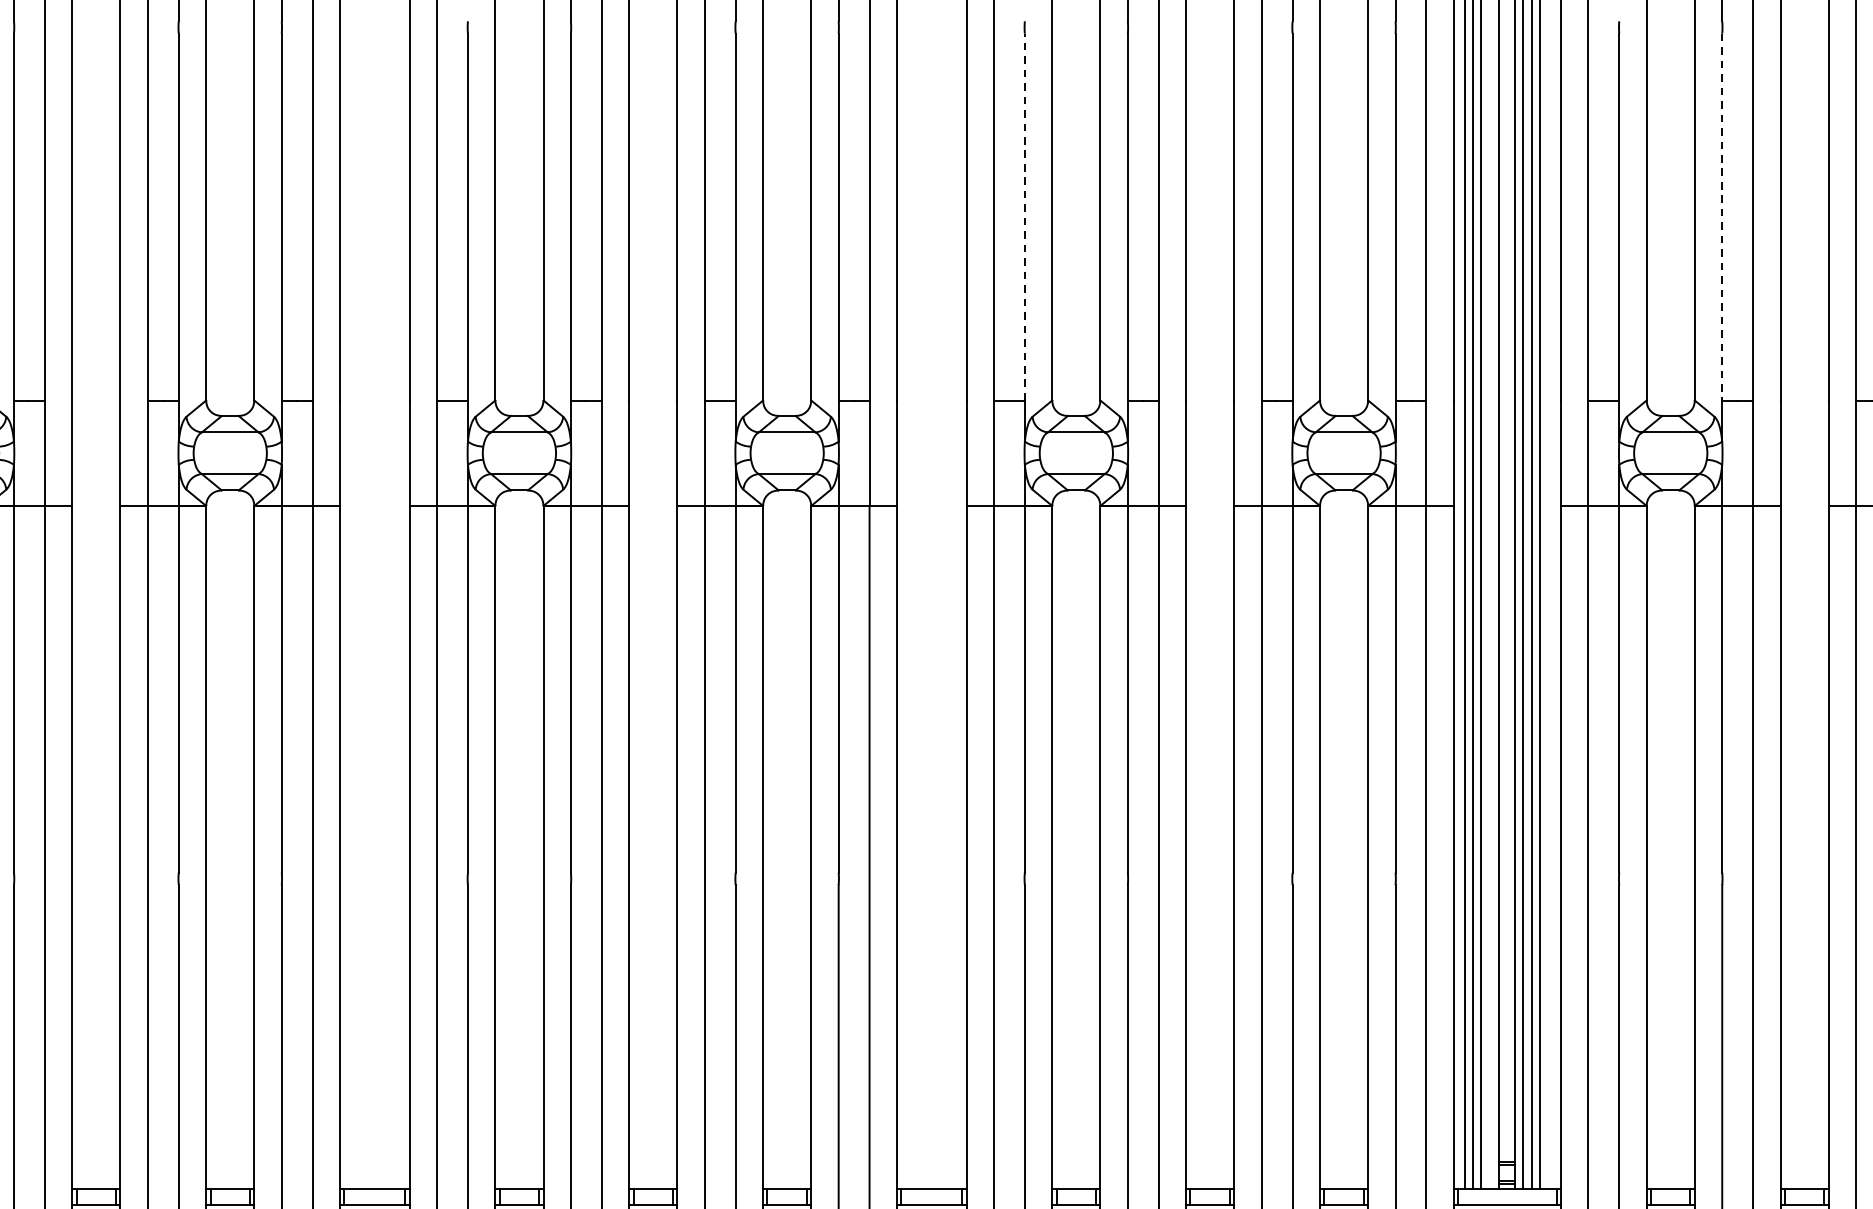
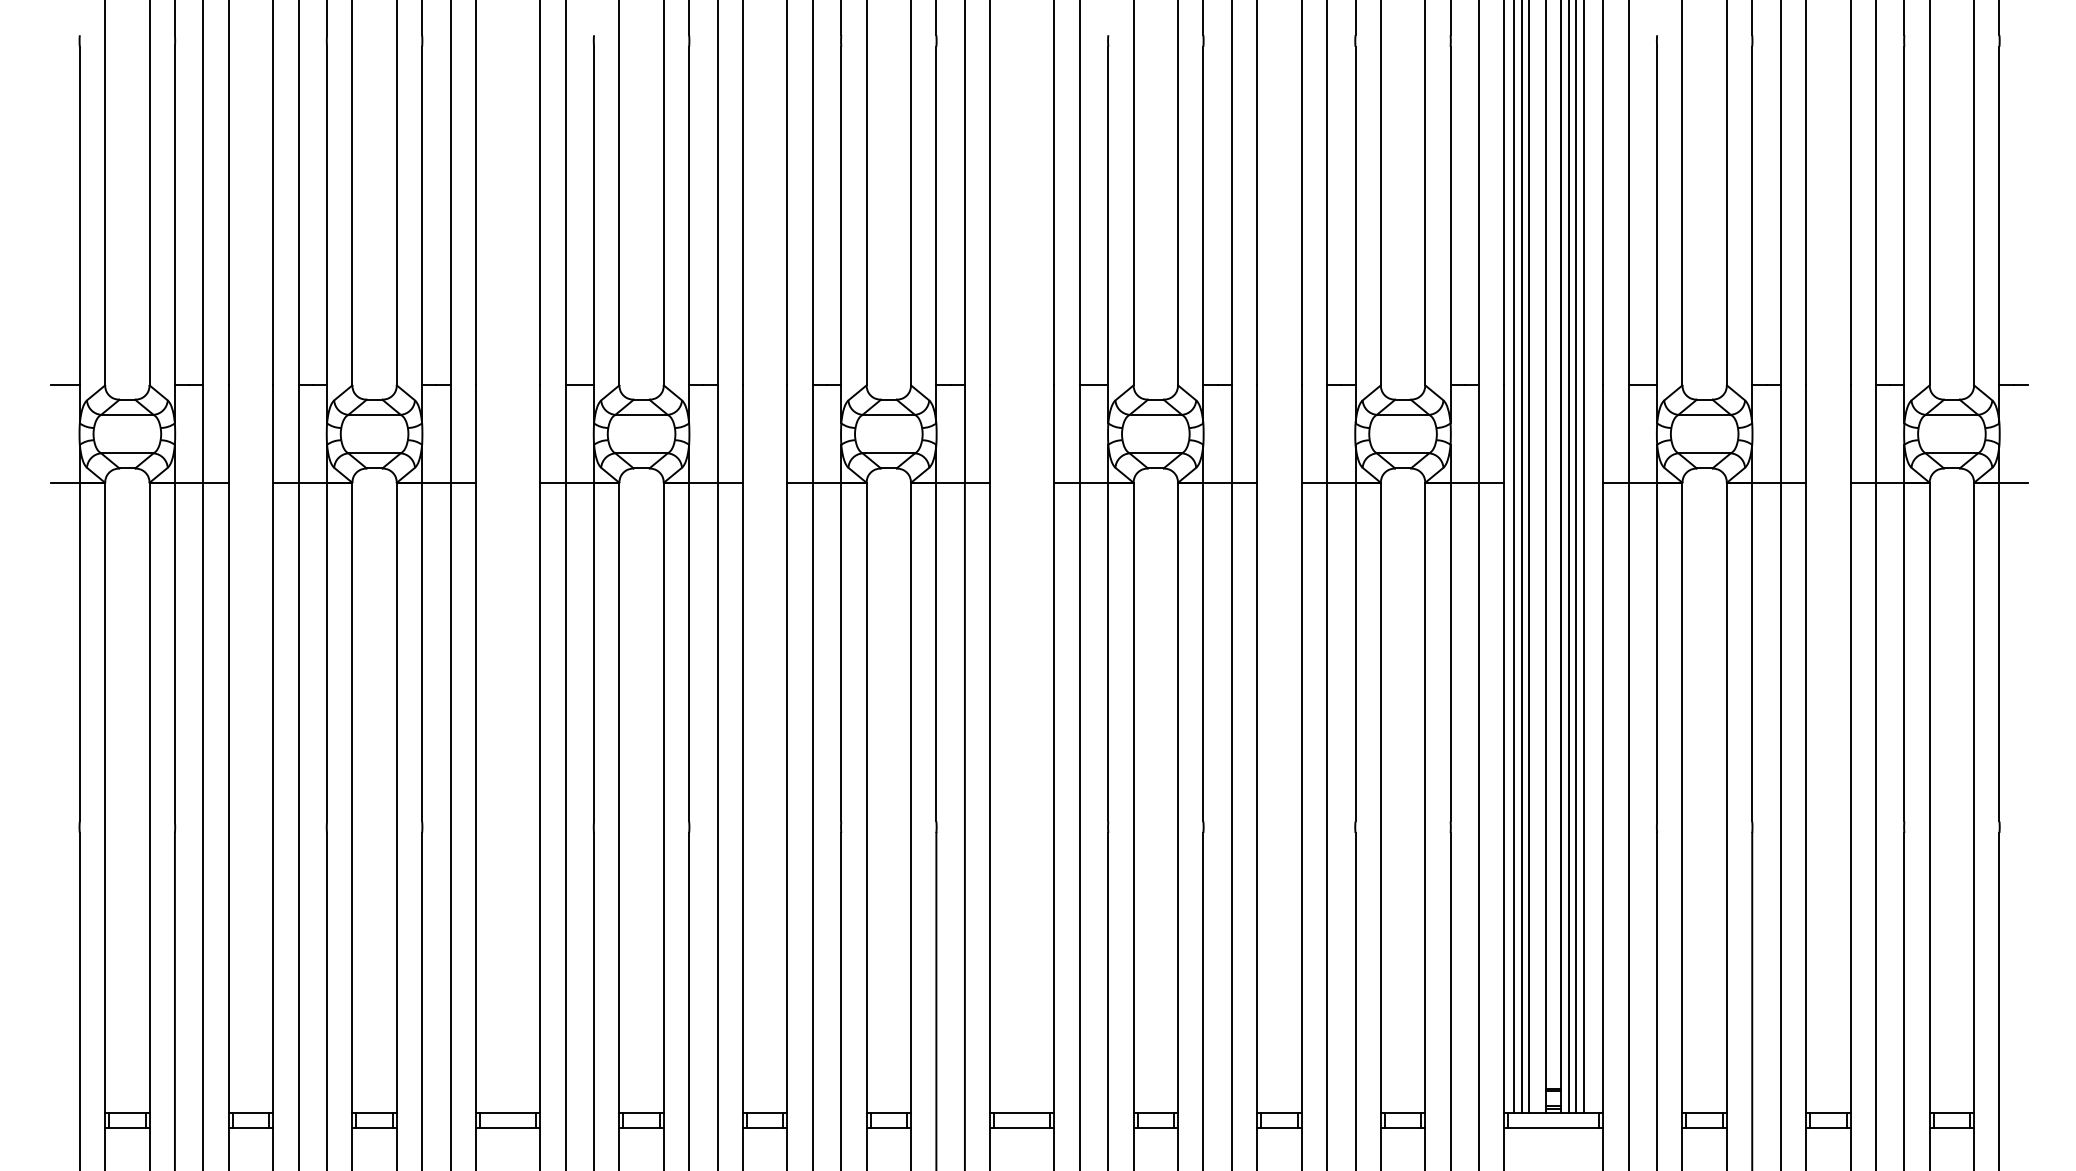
line: (1025, 216) -> (1108, 215), dashed -> solid
line: (1722, 217) -> (1752, 216), dashed -> solid

